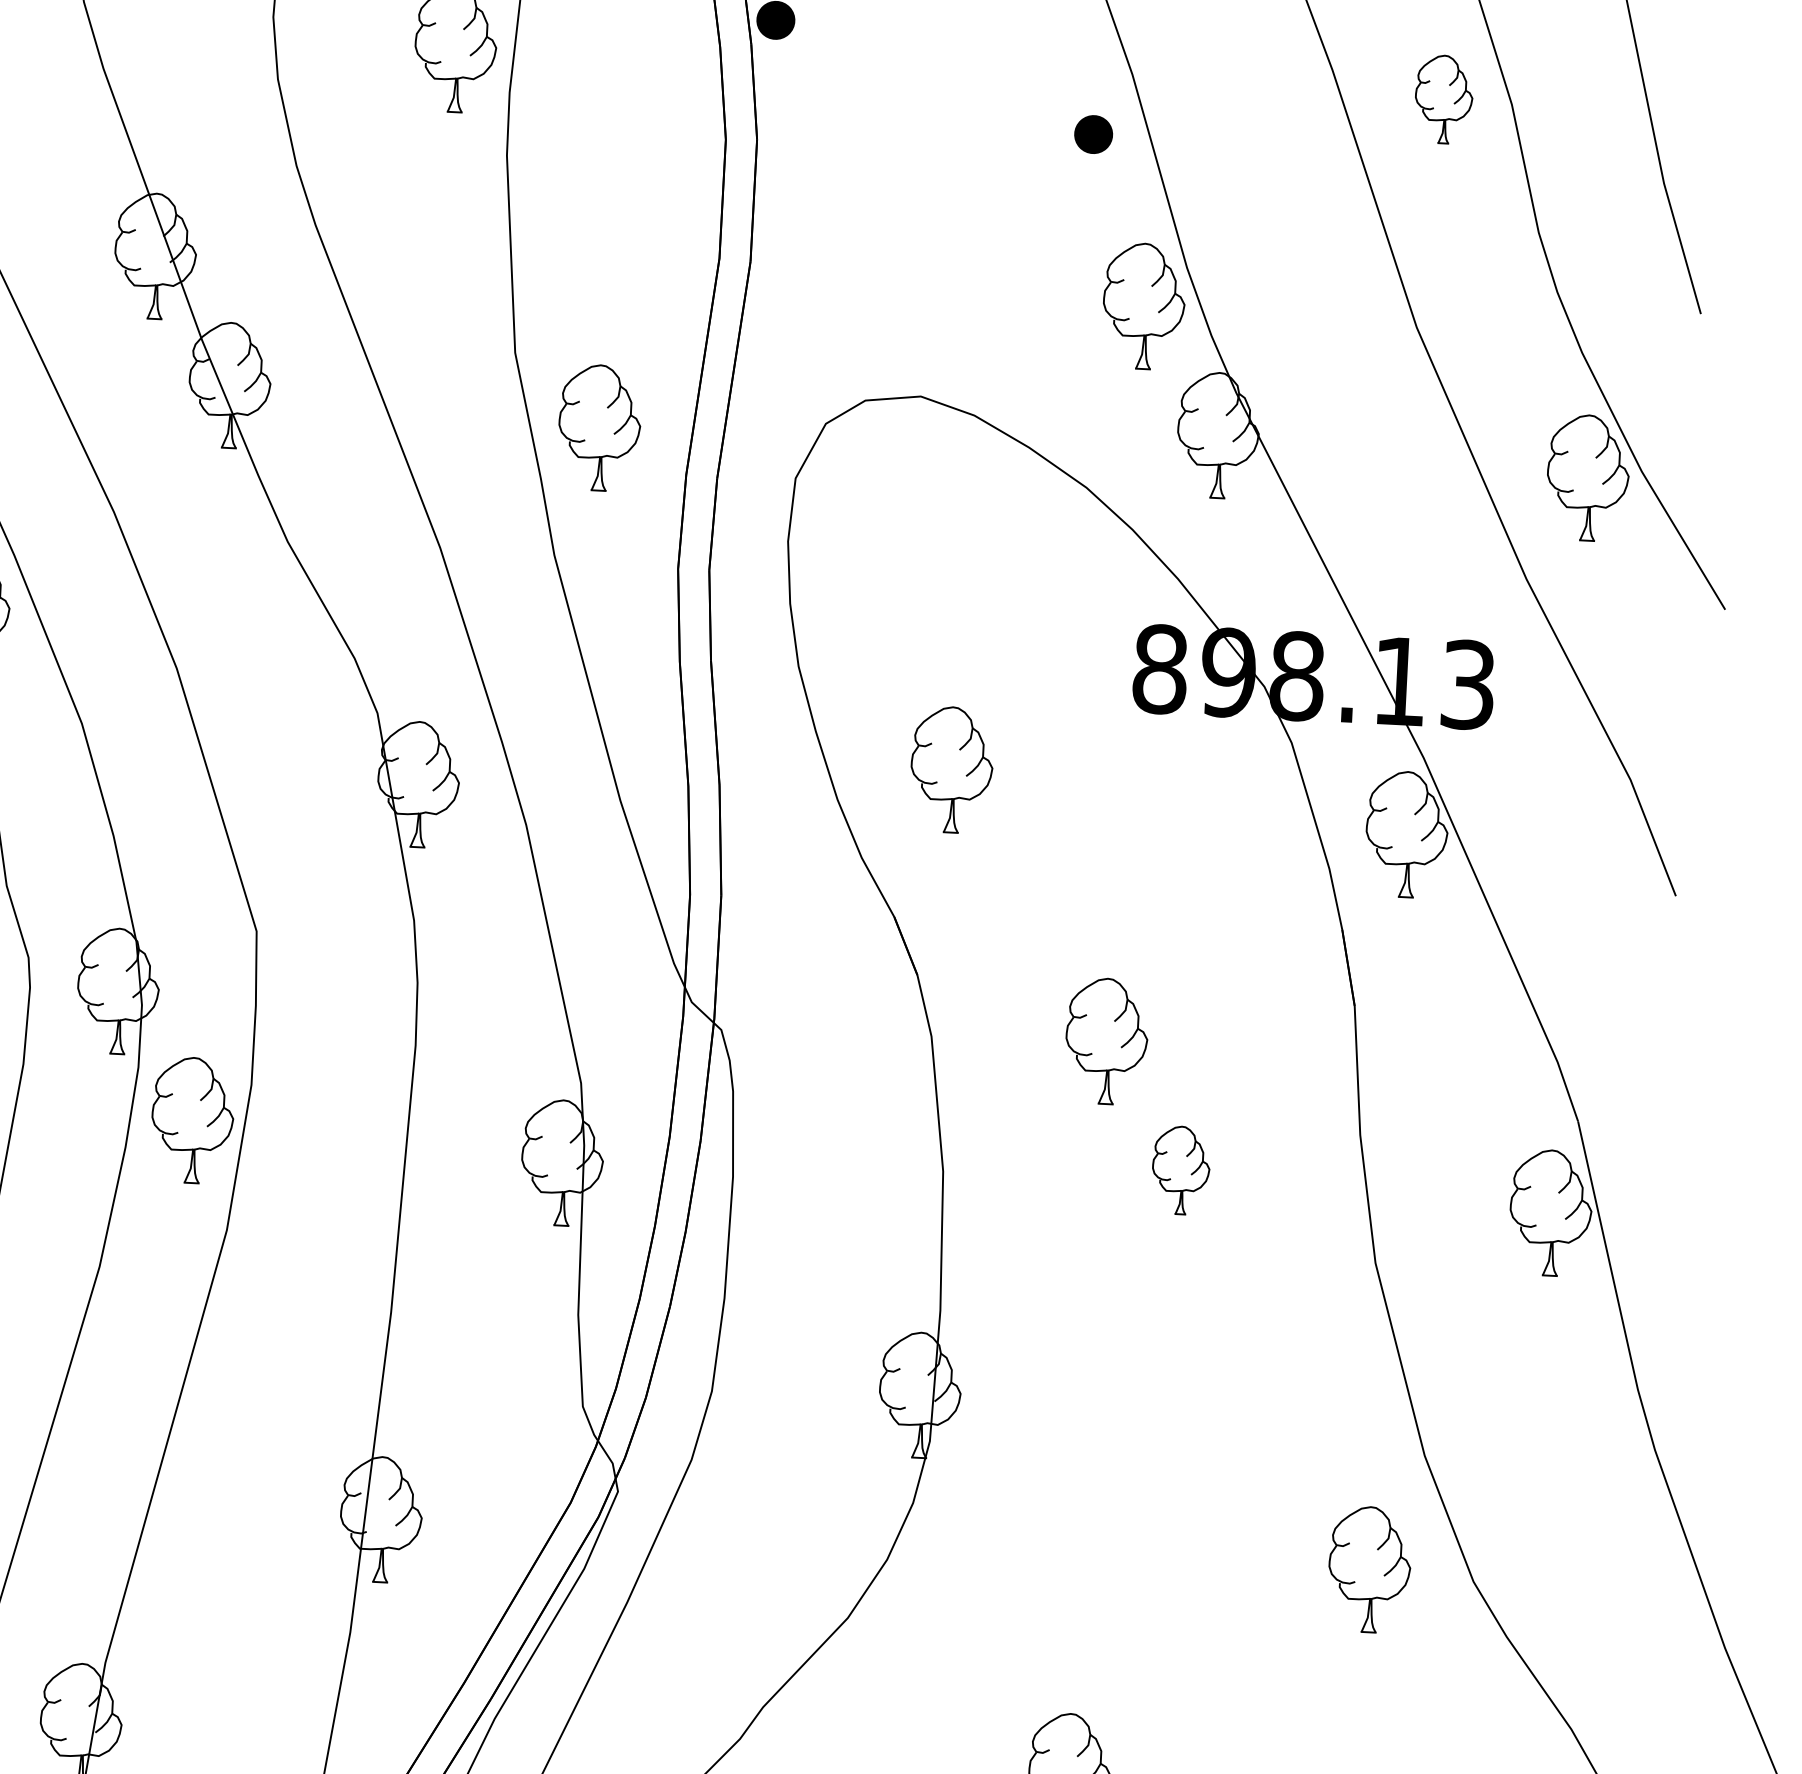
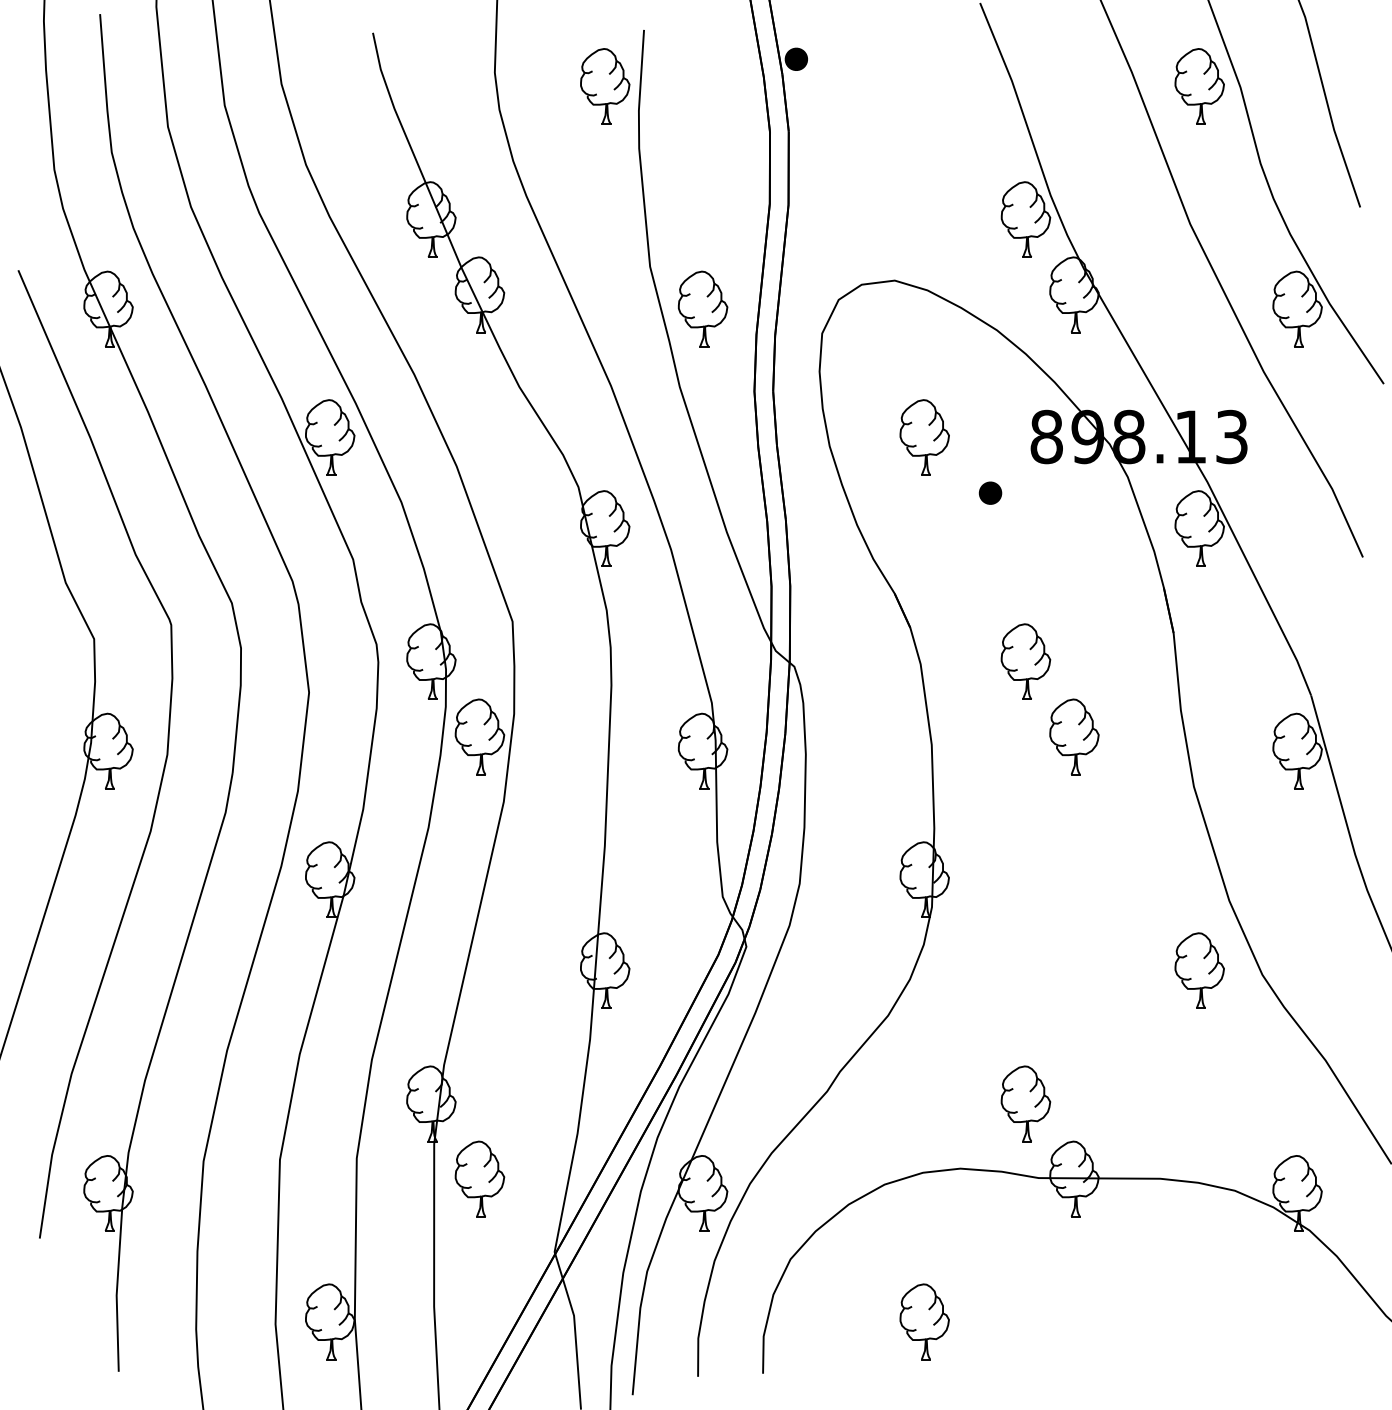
part: (1443, 99) -> (1199, 86), size x1.43
part: (1093, 133) -> (990, 492), moved
part: (951, 769) -> (924, 437), moved
part: (1181, 1169) -> (1074, 736), size x1.43

